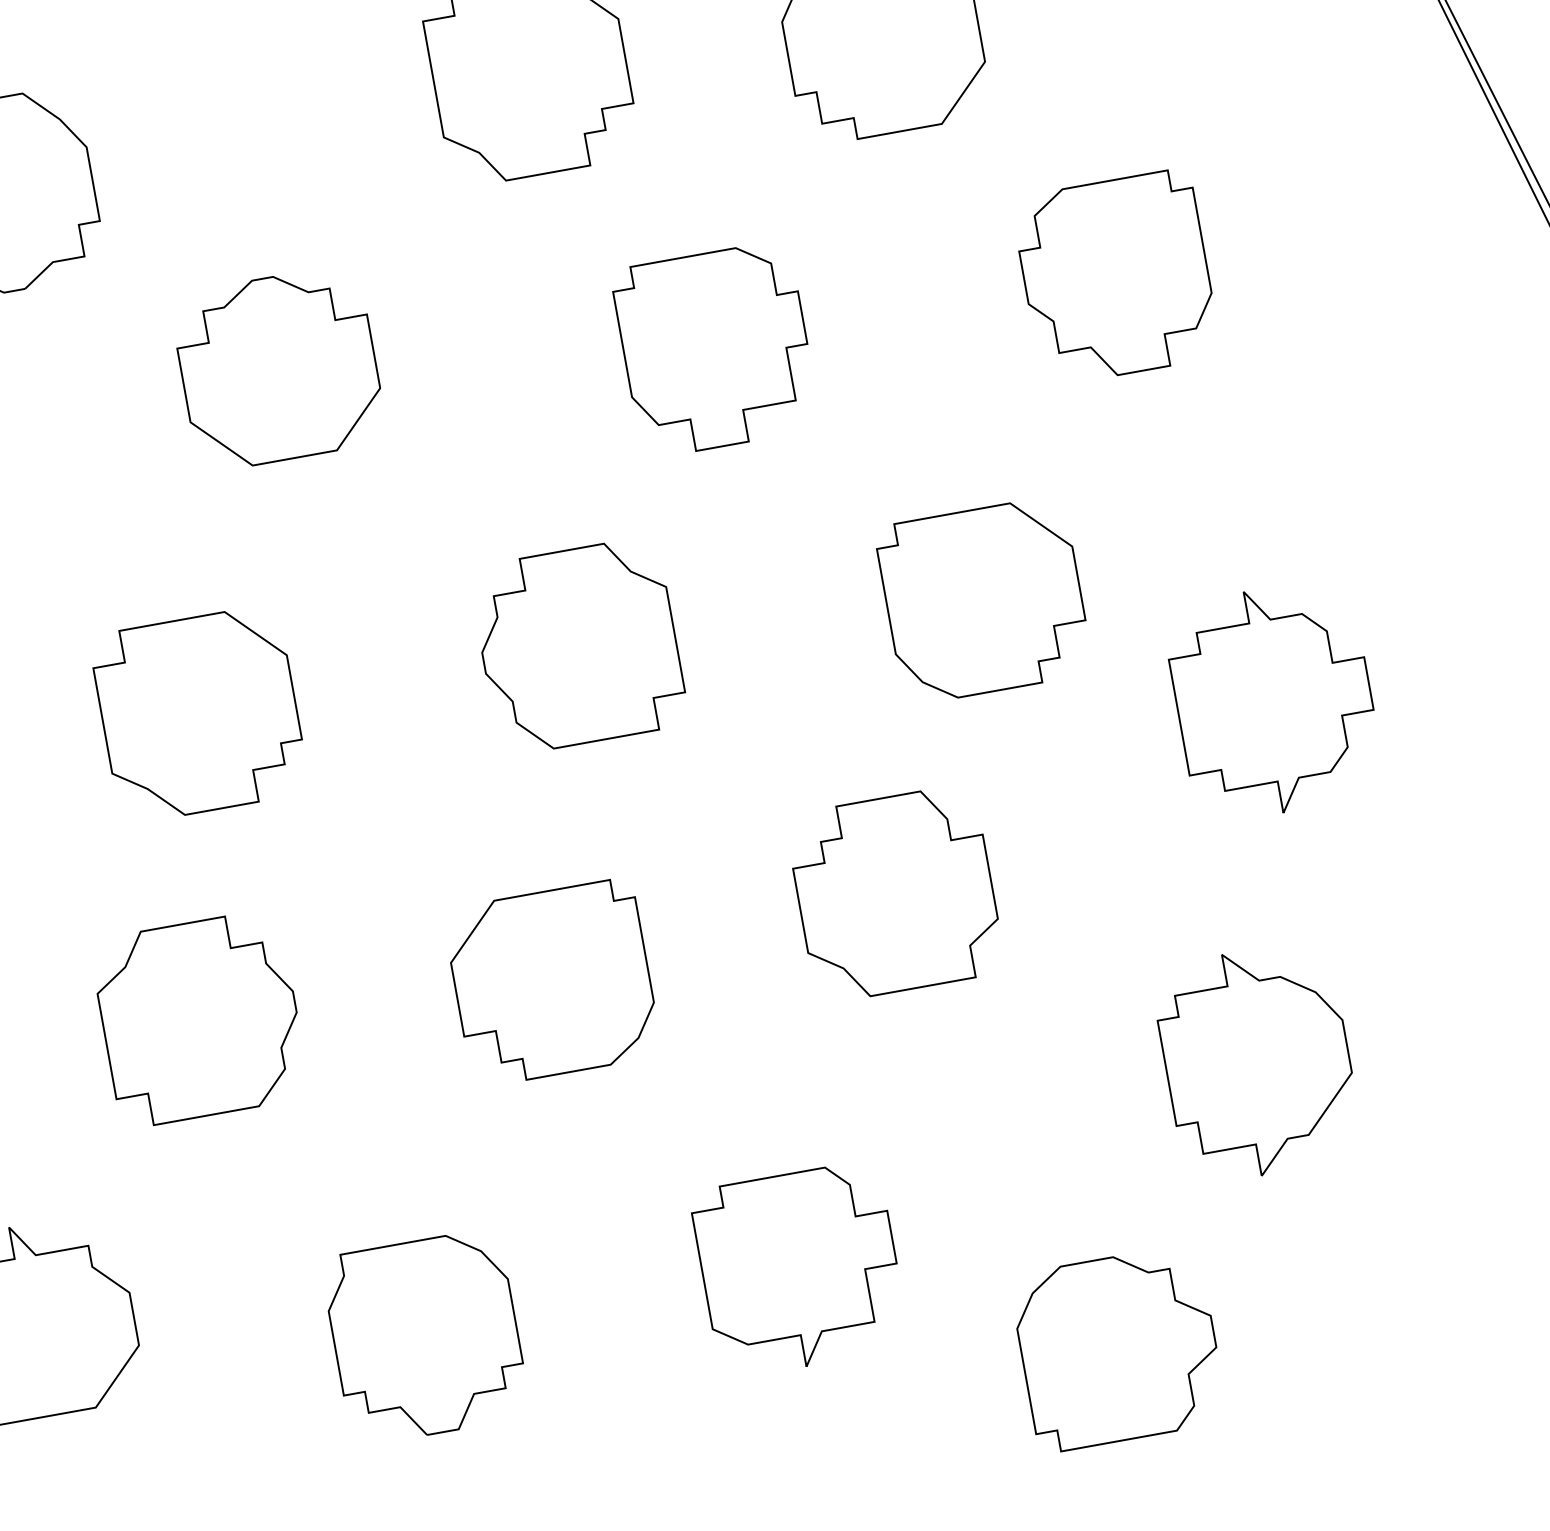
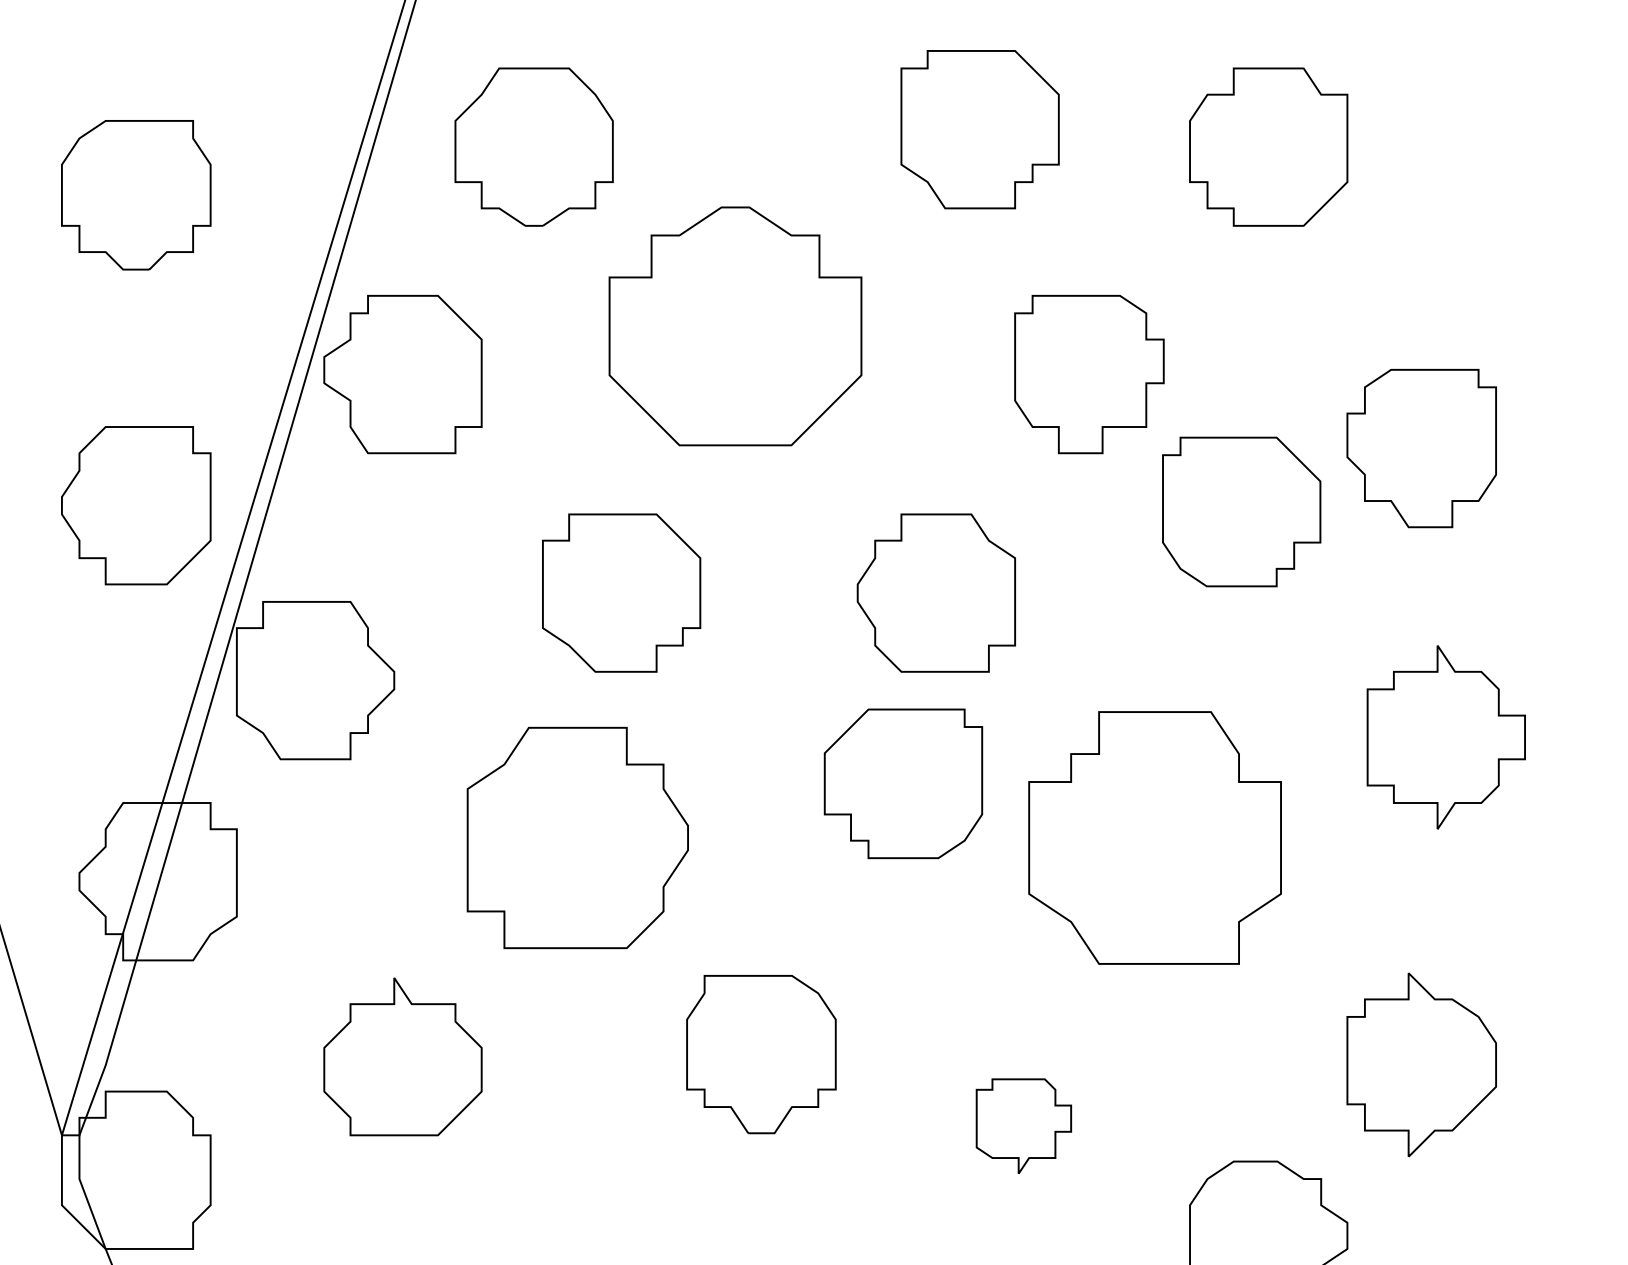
part: (1116, 277) -> (1421, 448), moved
part: (277, 368) -> (734, 326), size x1.6
part: (983, 599) -> (1241, 511), moved
part: (1273, 700) -> (1445, 737), moved
part: (894, 893) -> (1154, 837), size x1.6
part: (552, 982) -> (903, 783), moved
part: (199, 1018) -> (577, 837), size x1.4
part: (1257, 1062) -> (1421, 1064), moved
part: (799, 1270) -> (1023, 1126), size x0.6
part: (425, 1337) -> (761, 1054), moved

